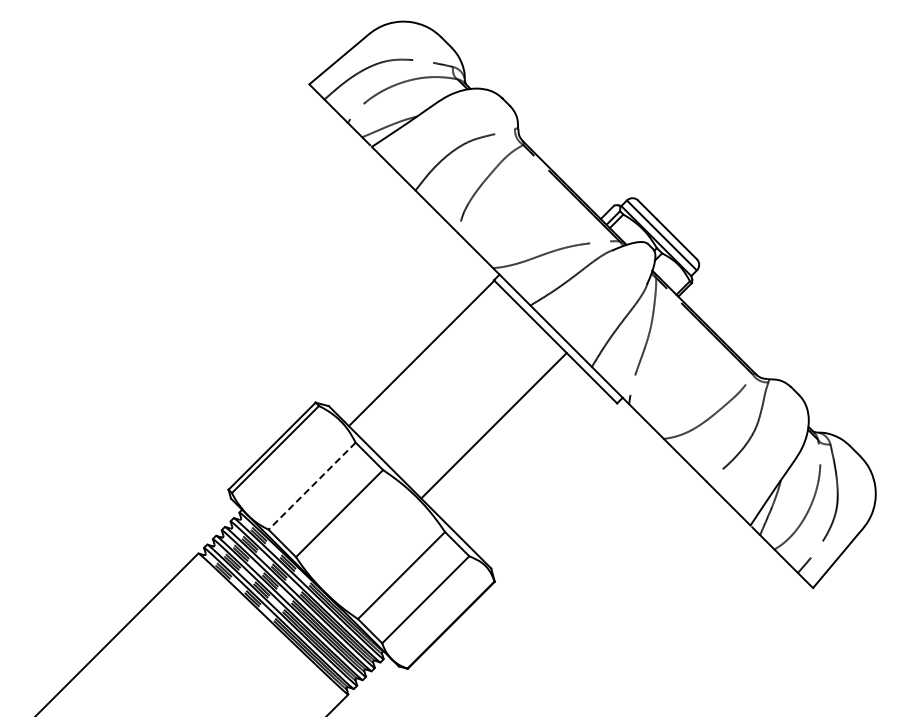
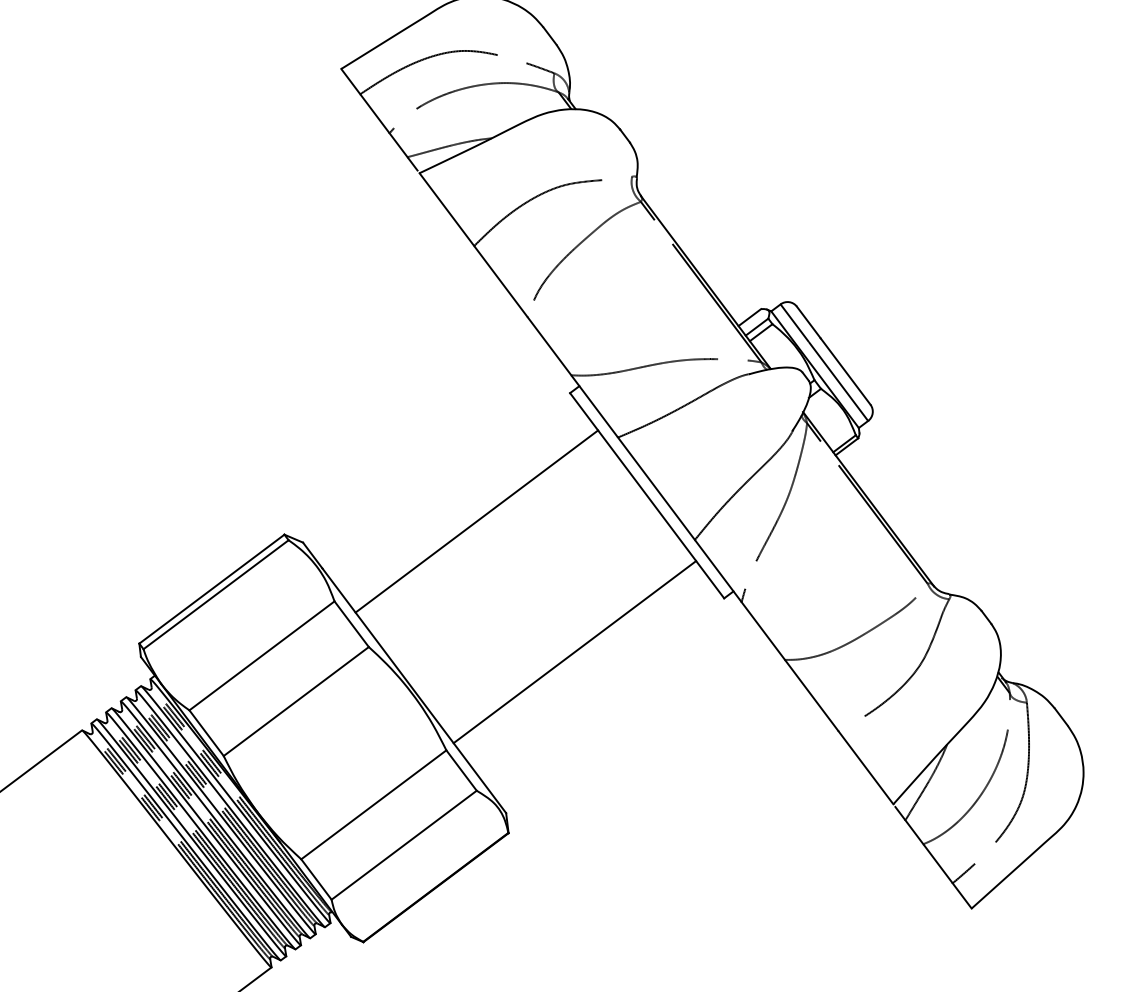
line: (421, 353) -> (476, 521), moved
line: (493, 425) -> (574, 651), moved
line: (312, 486) -> (262, 656), dashed -> solid

